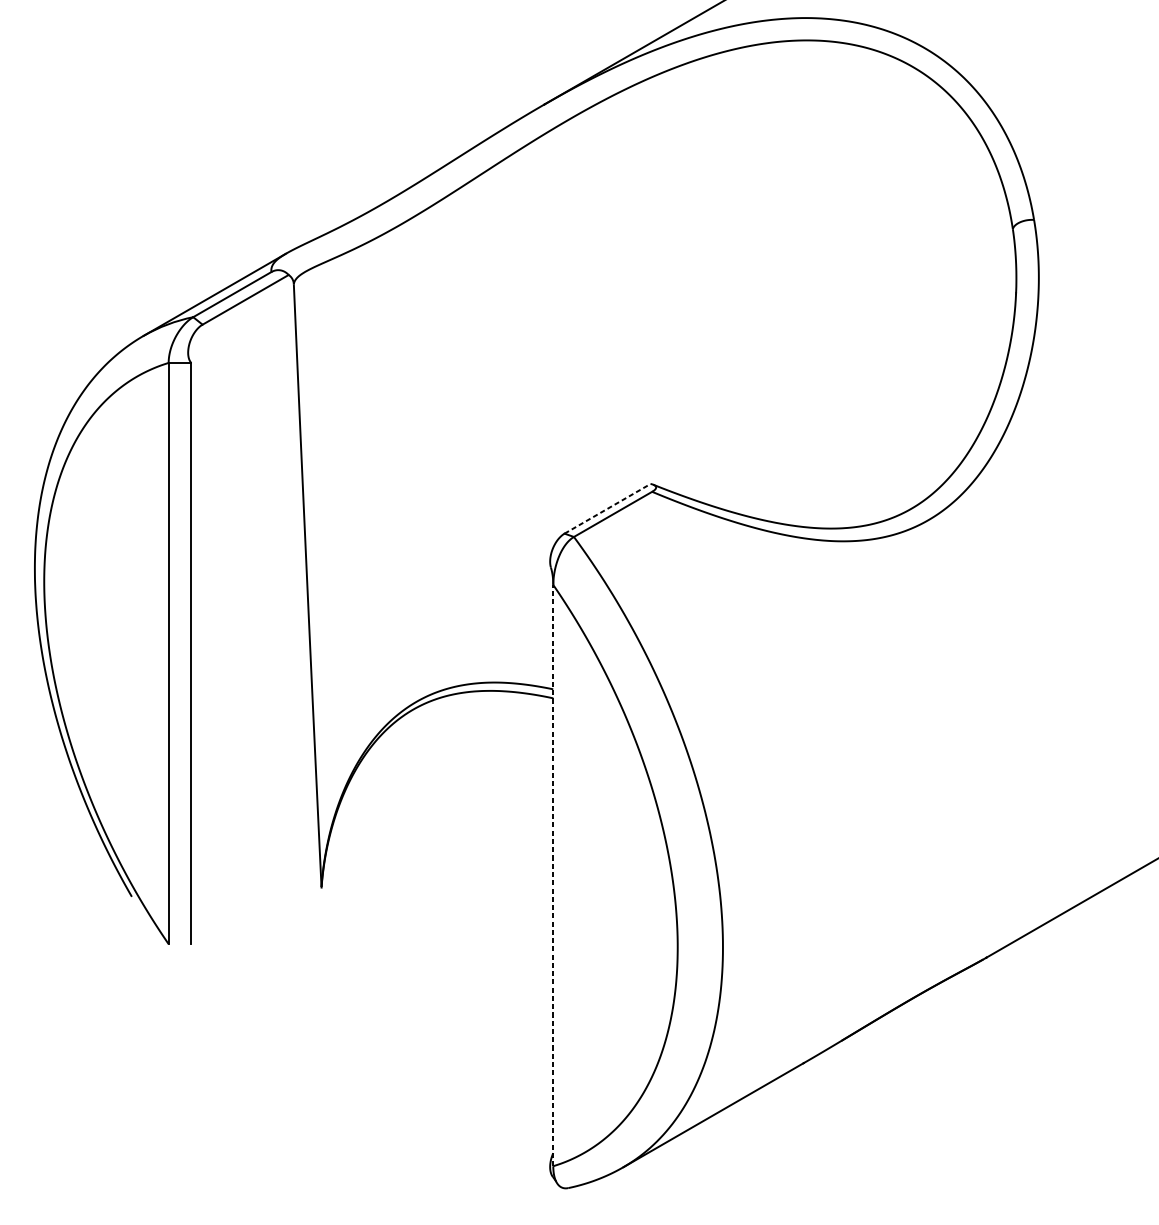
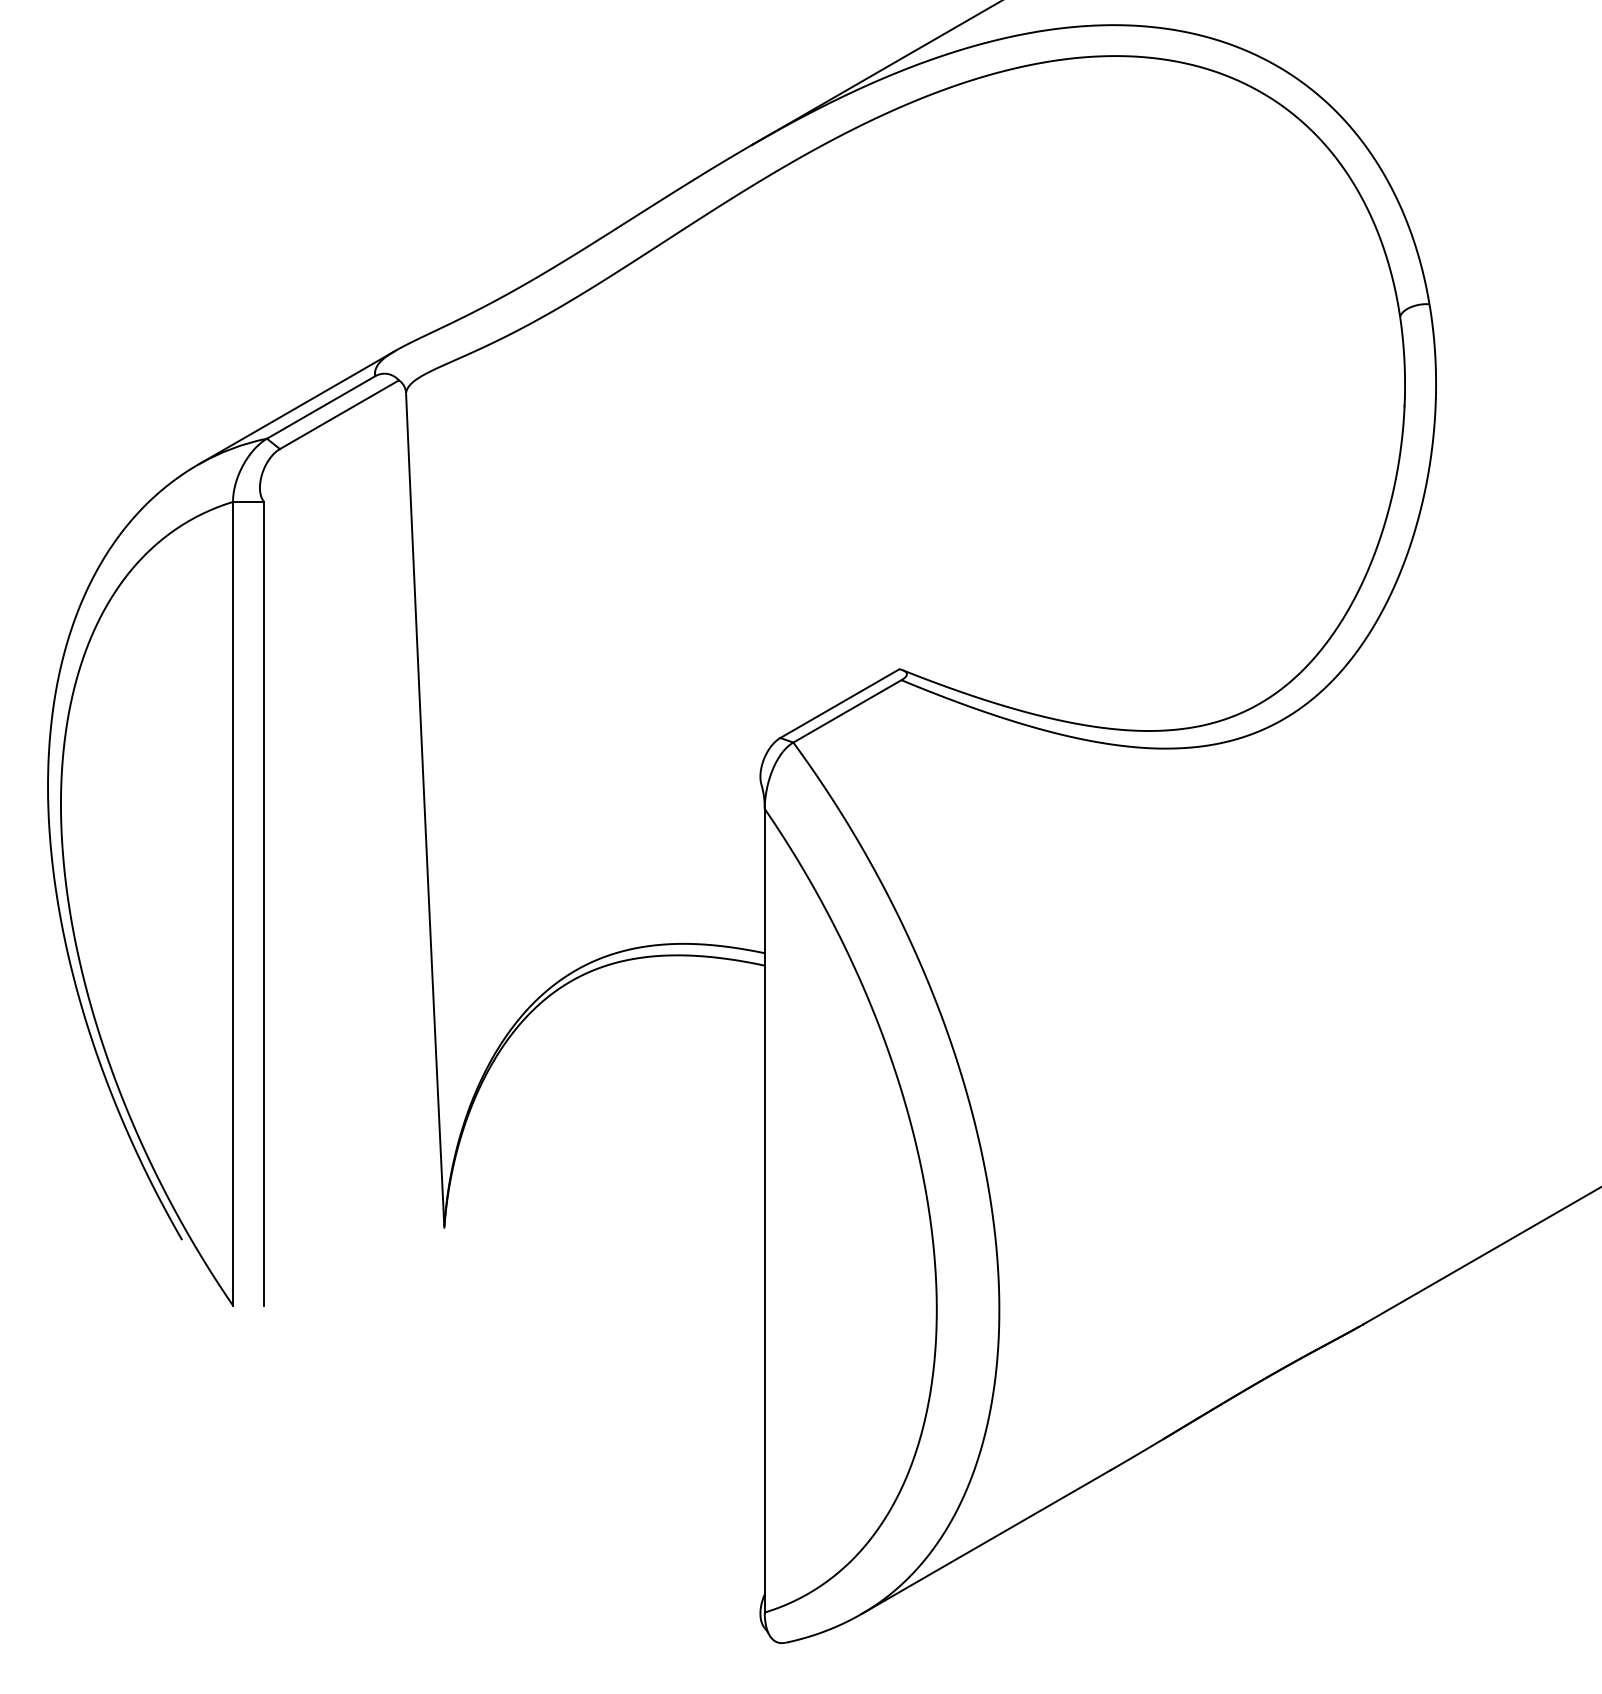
line: (607, 508) -> (839, 703), dashed -> solid
line: (553, 875) -> (764, 1210), dashed -> solid

